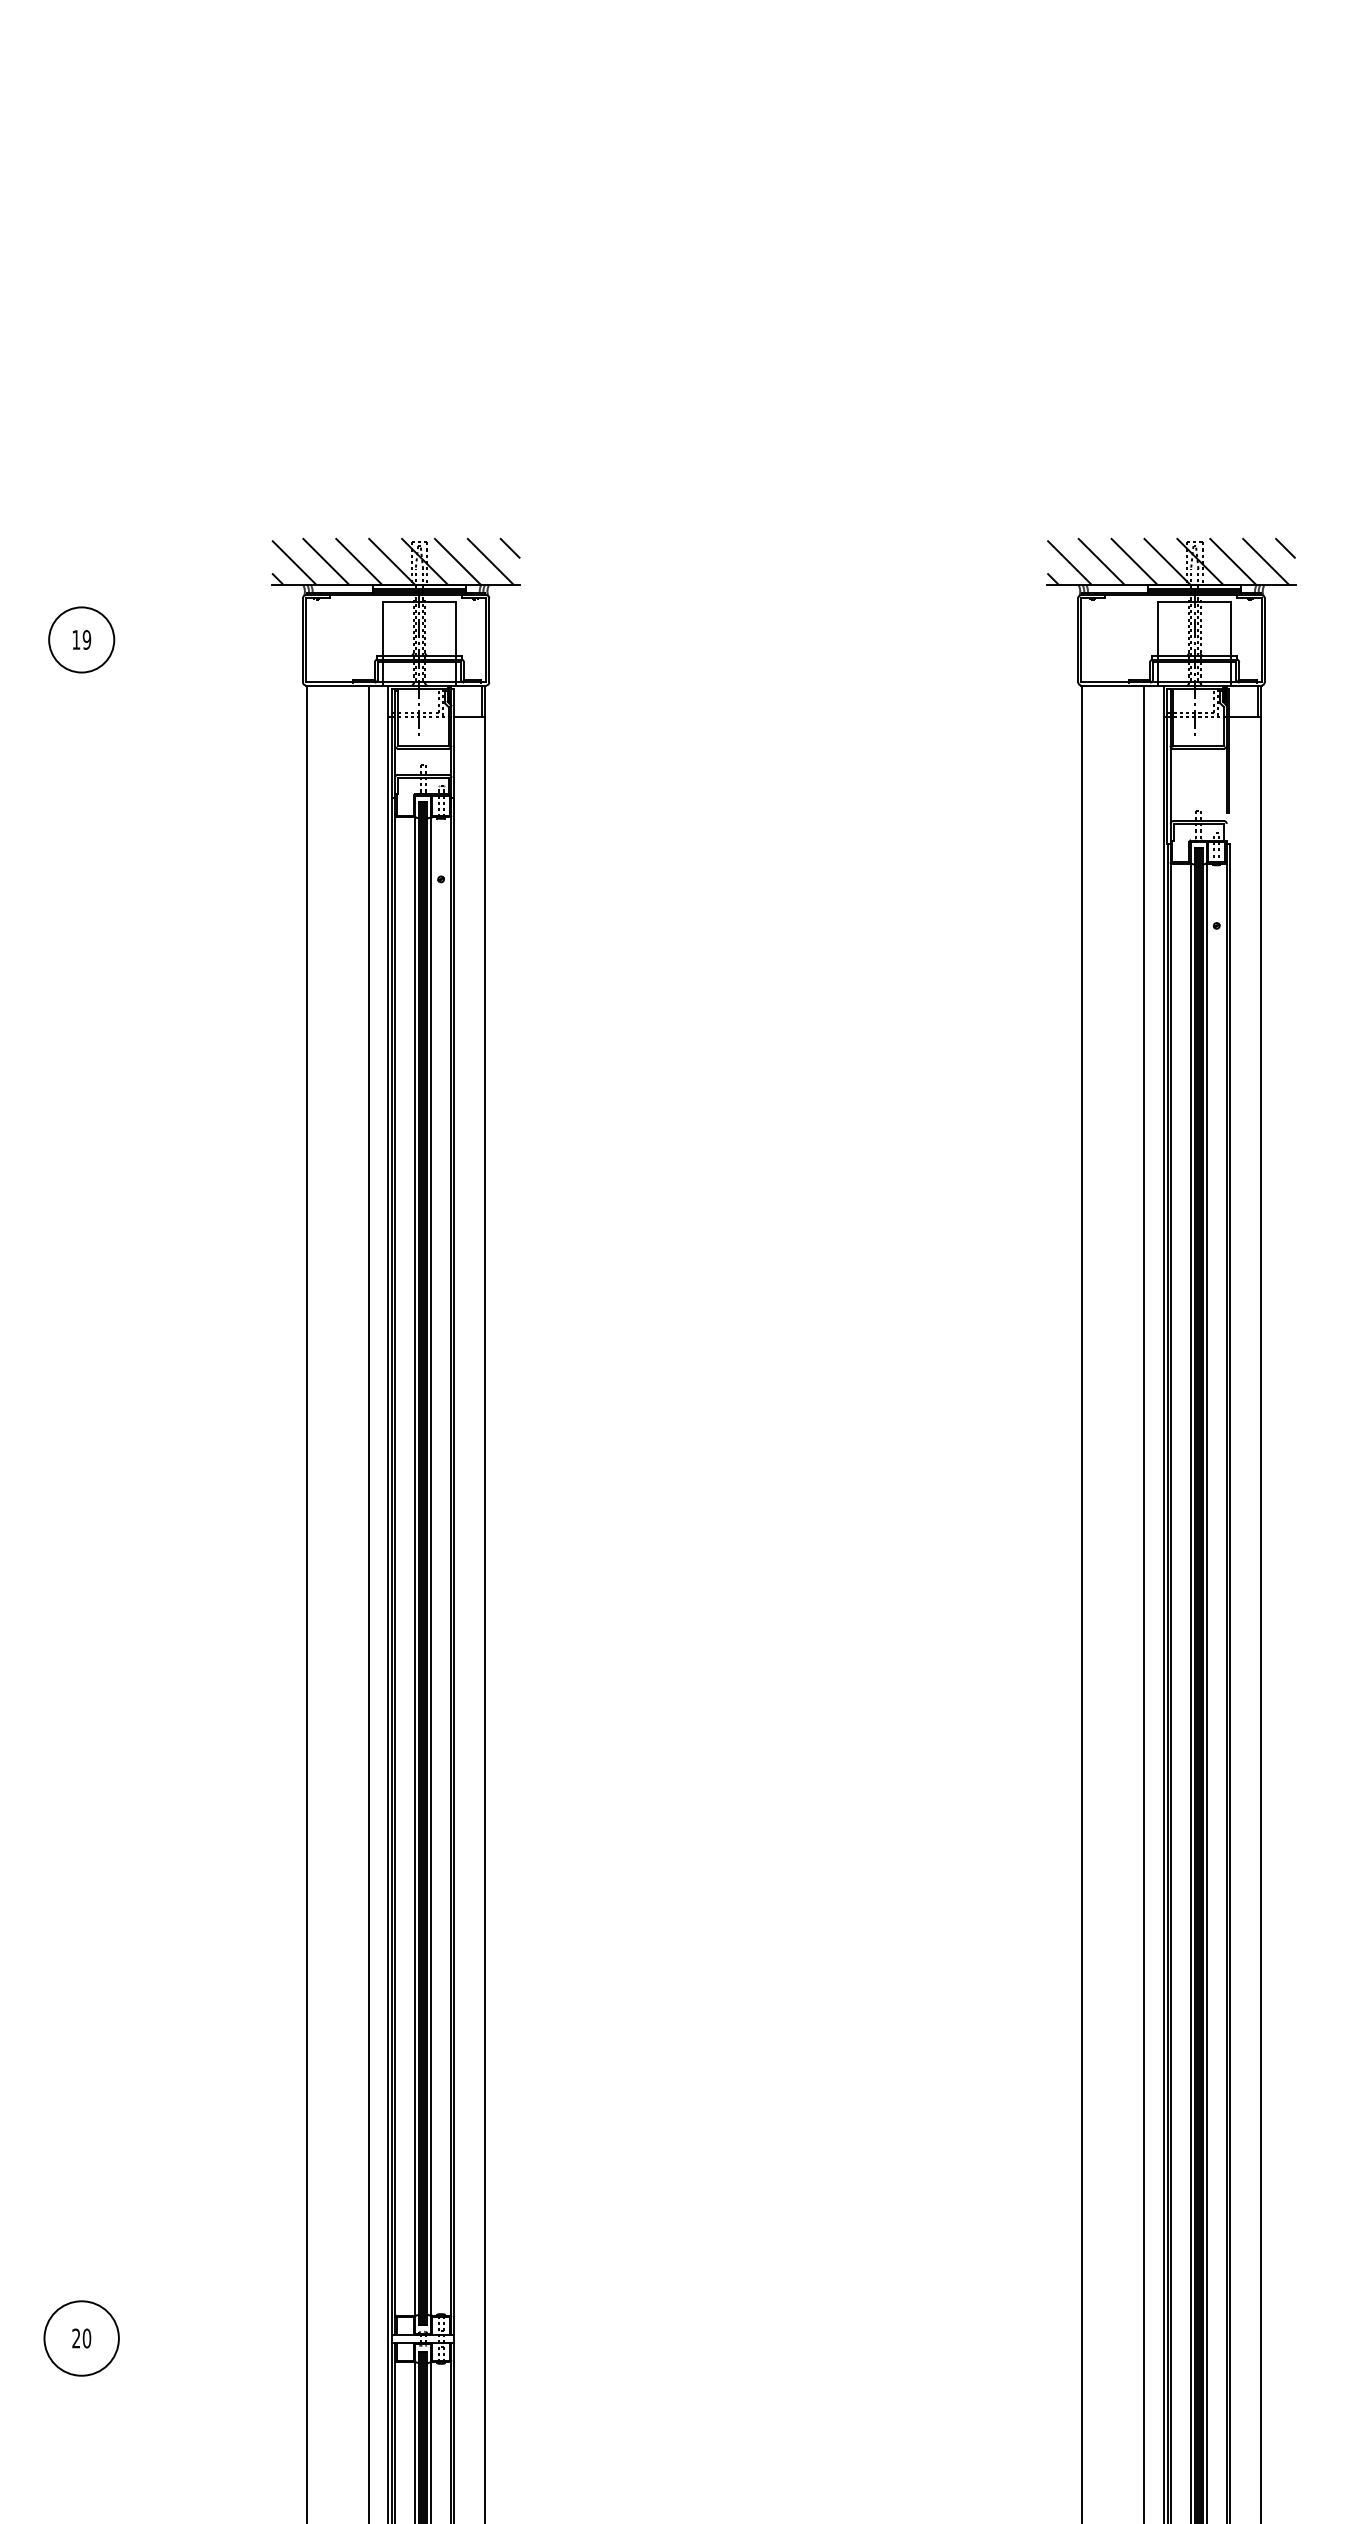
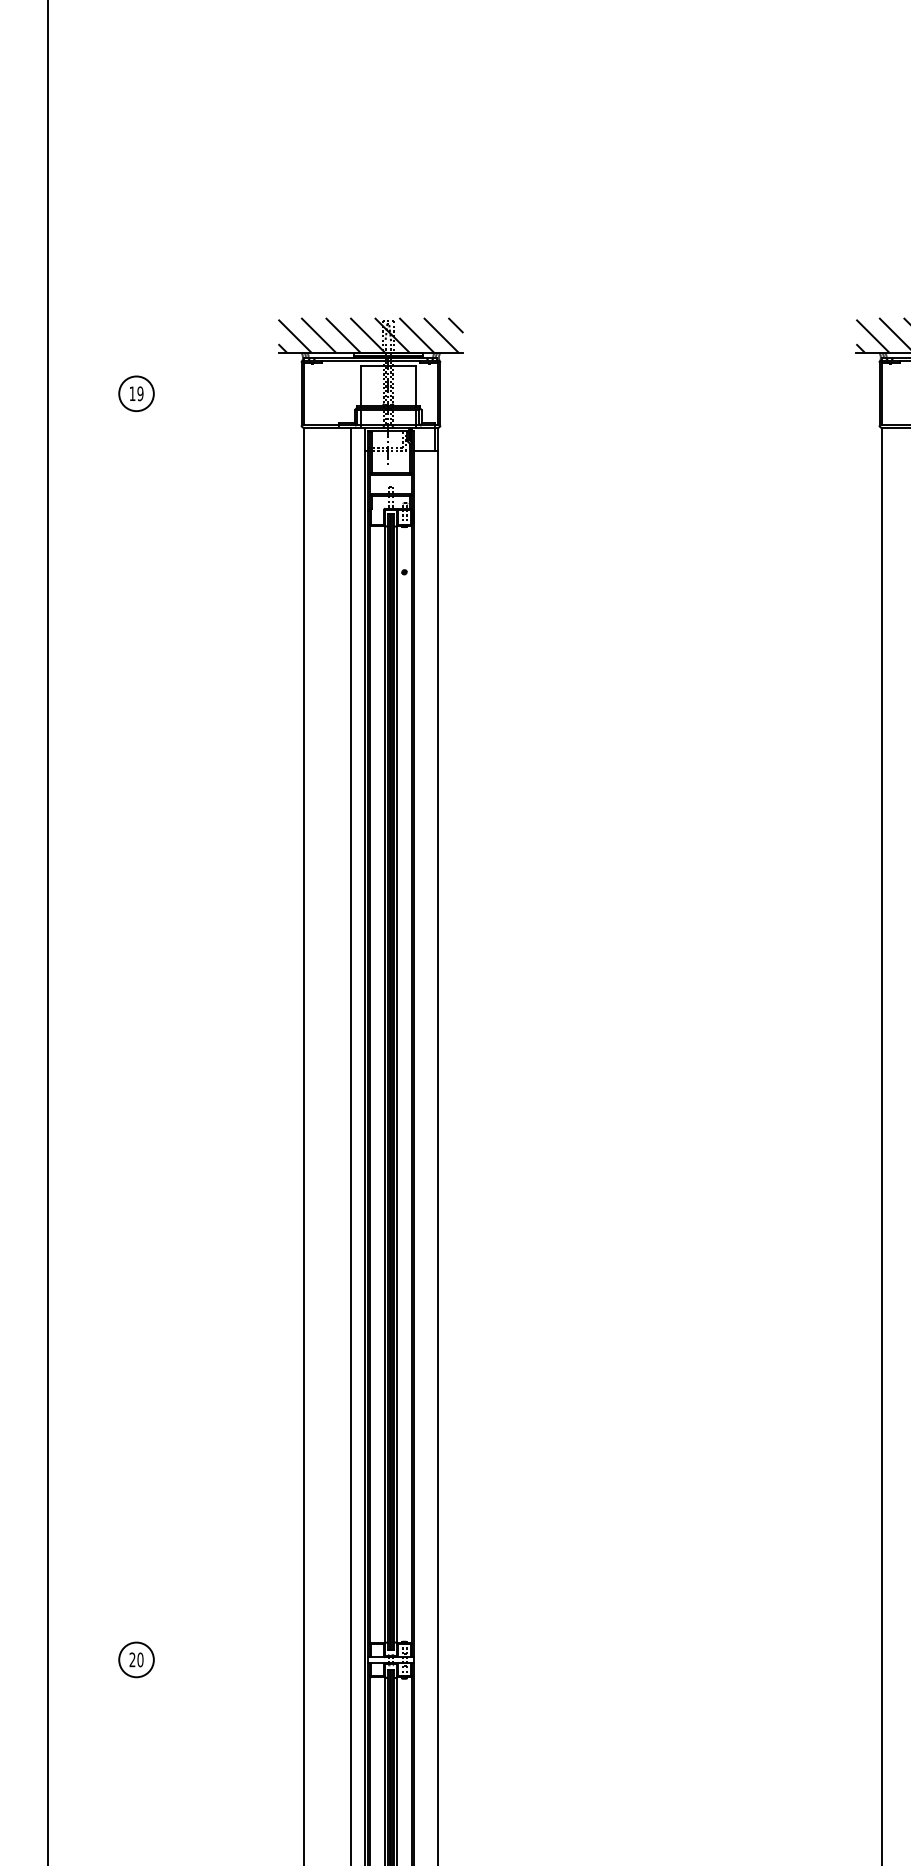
circle: (81, 639) -> (136, 393), size x0.71
circle: (81, 2338) -> (136, 1659), size x0.62

